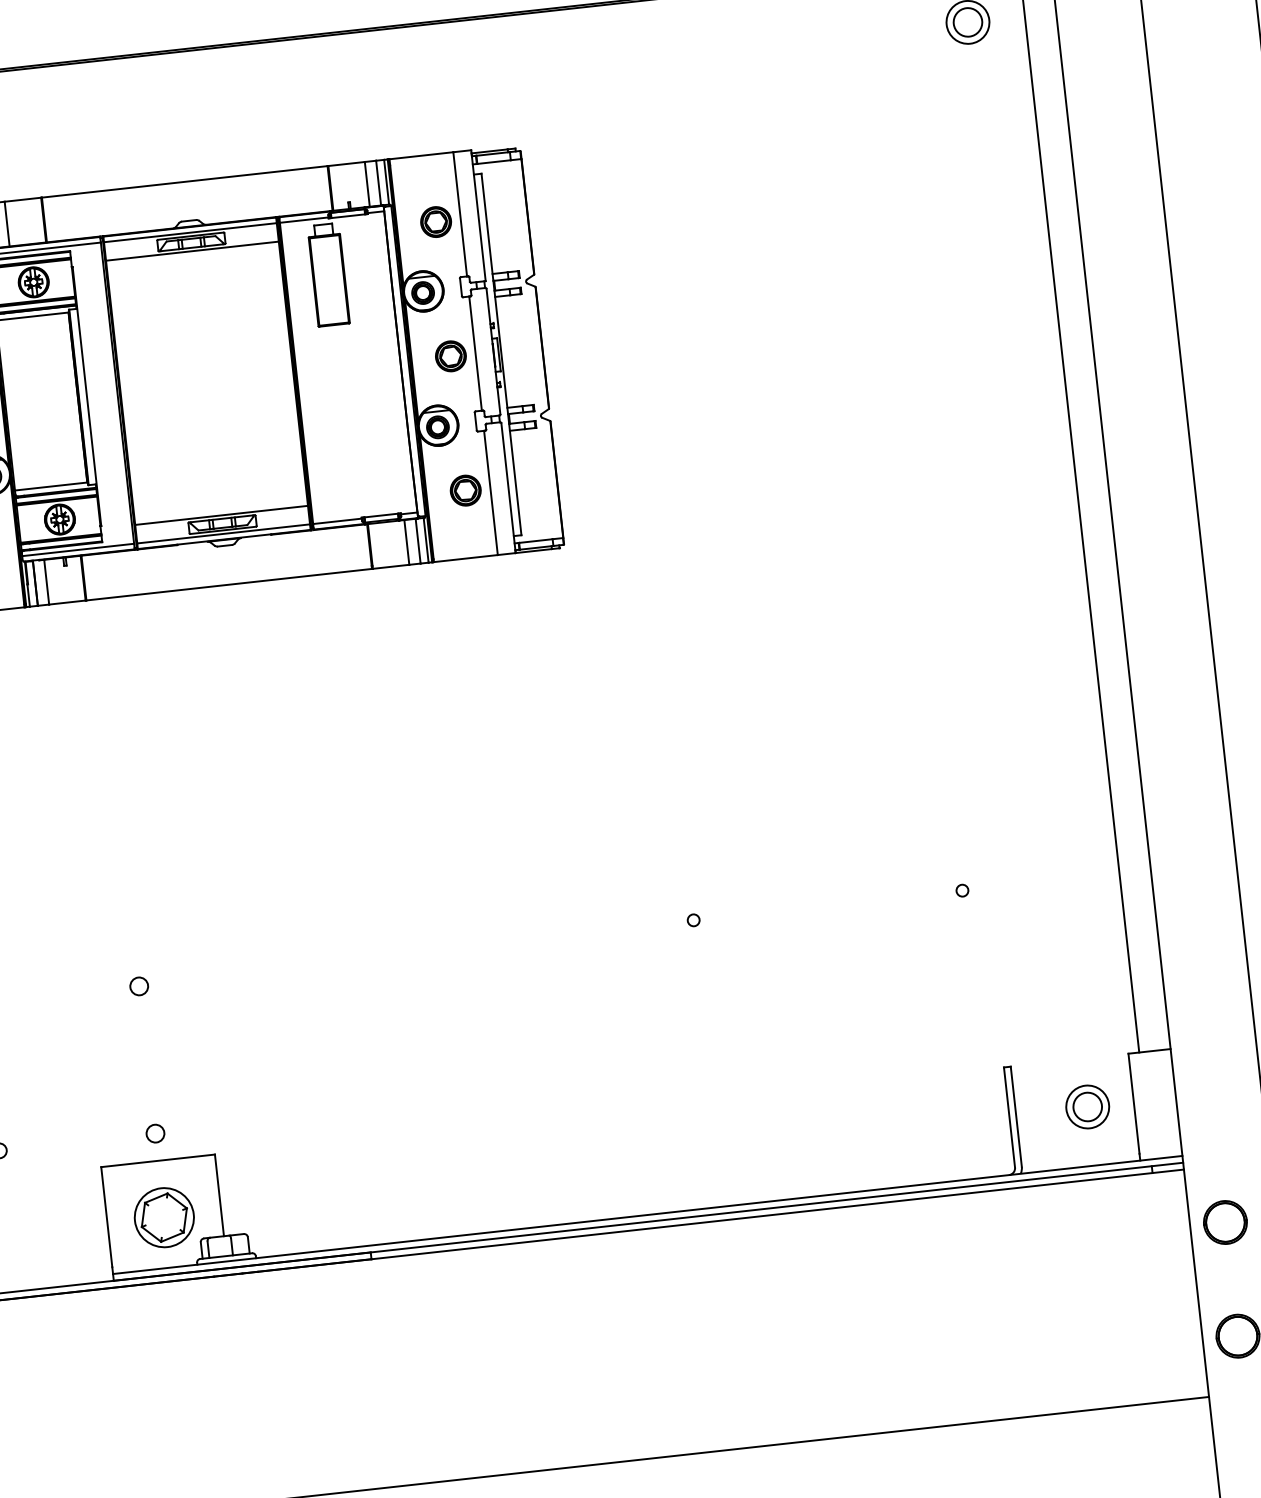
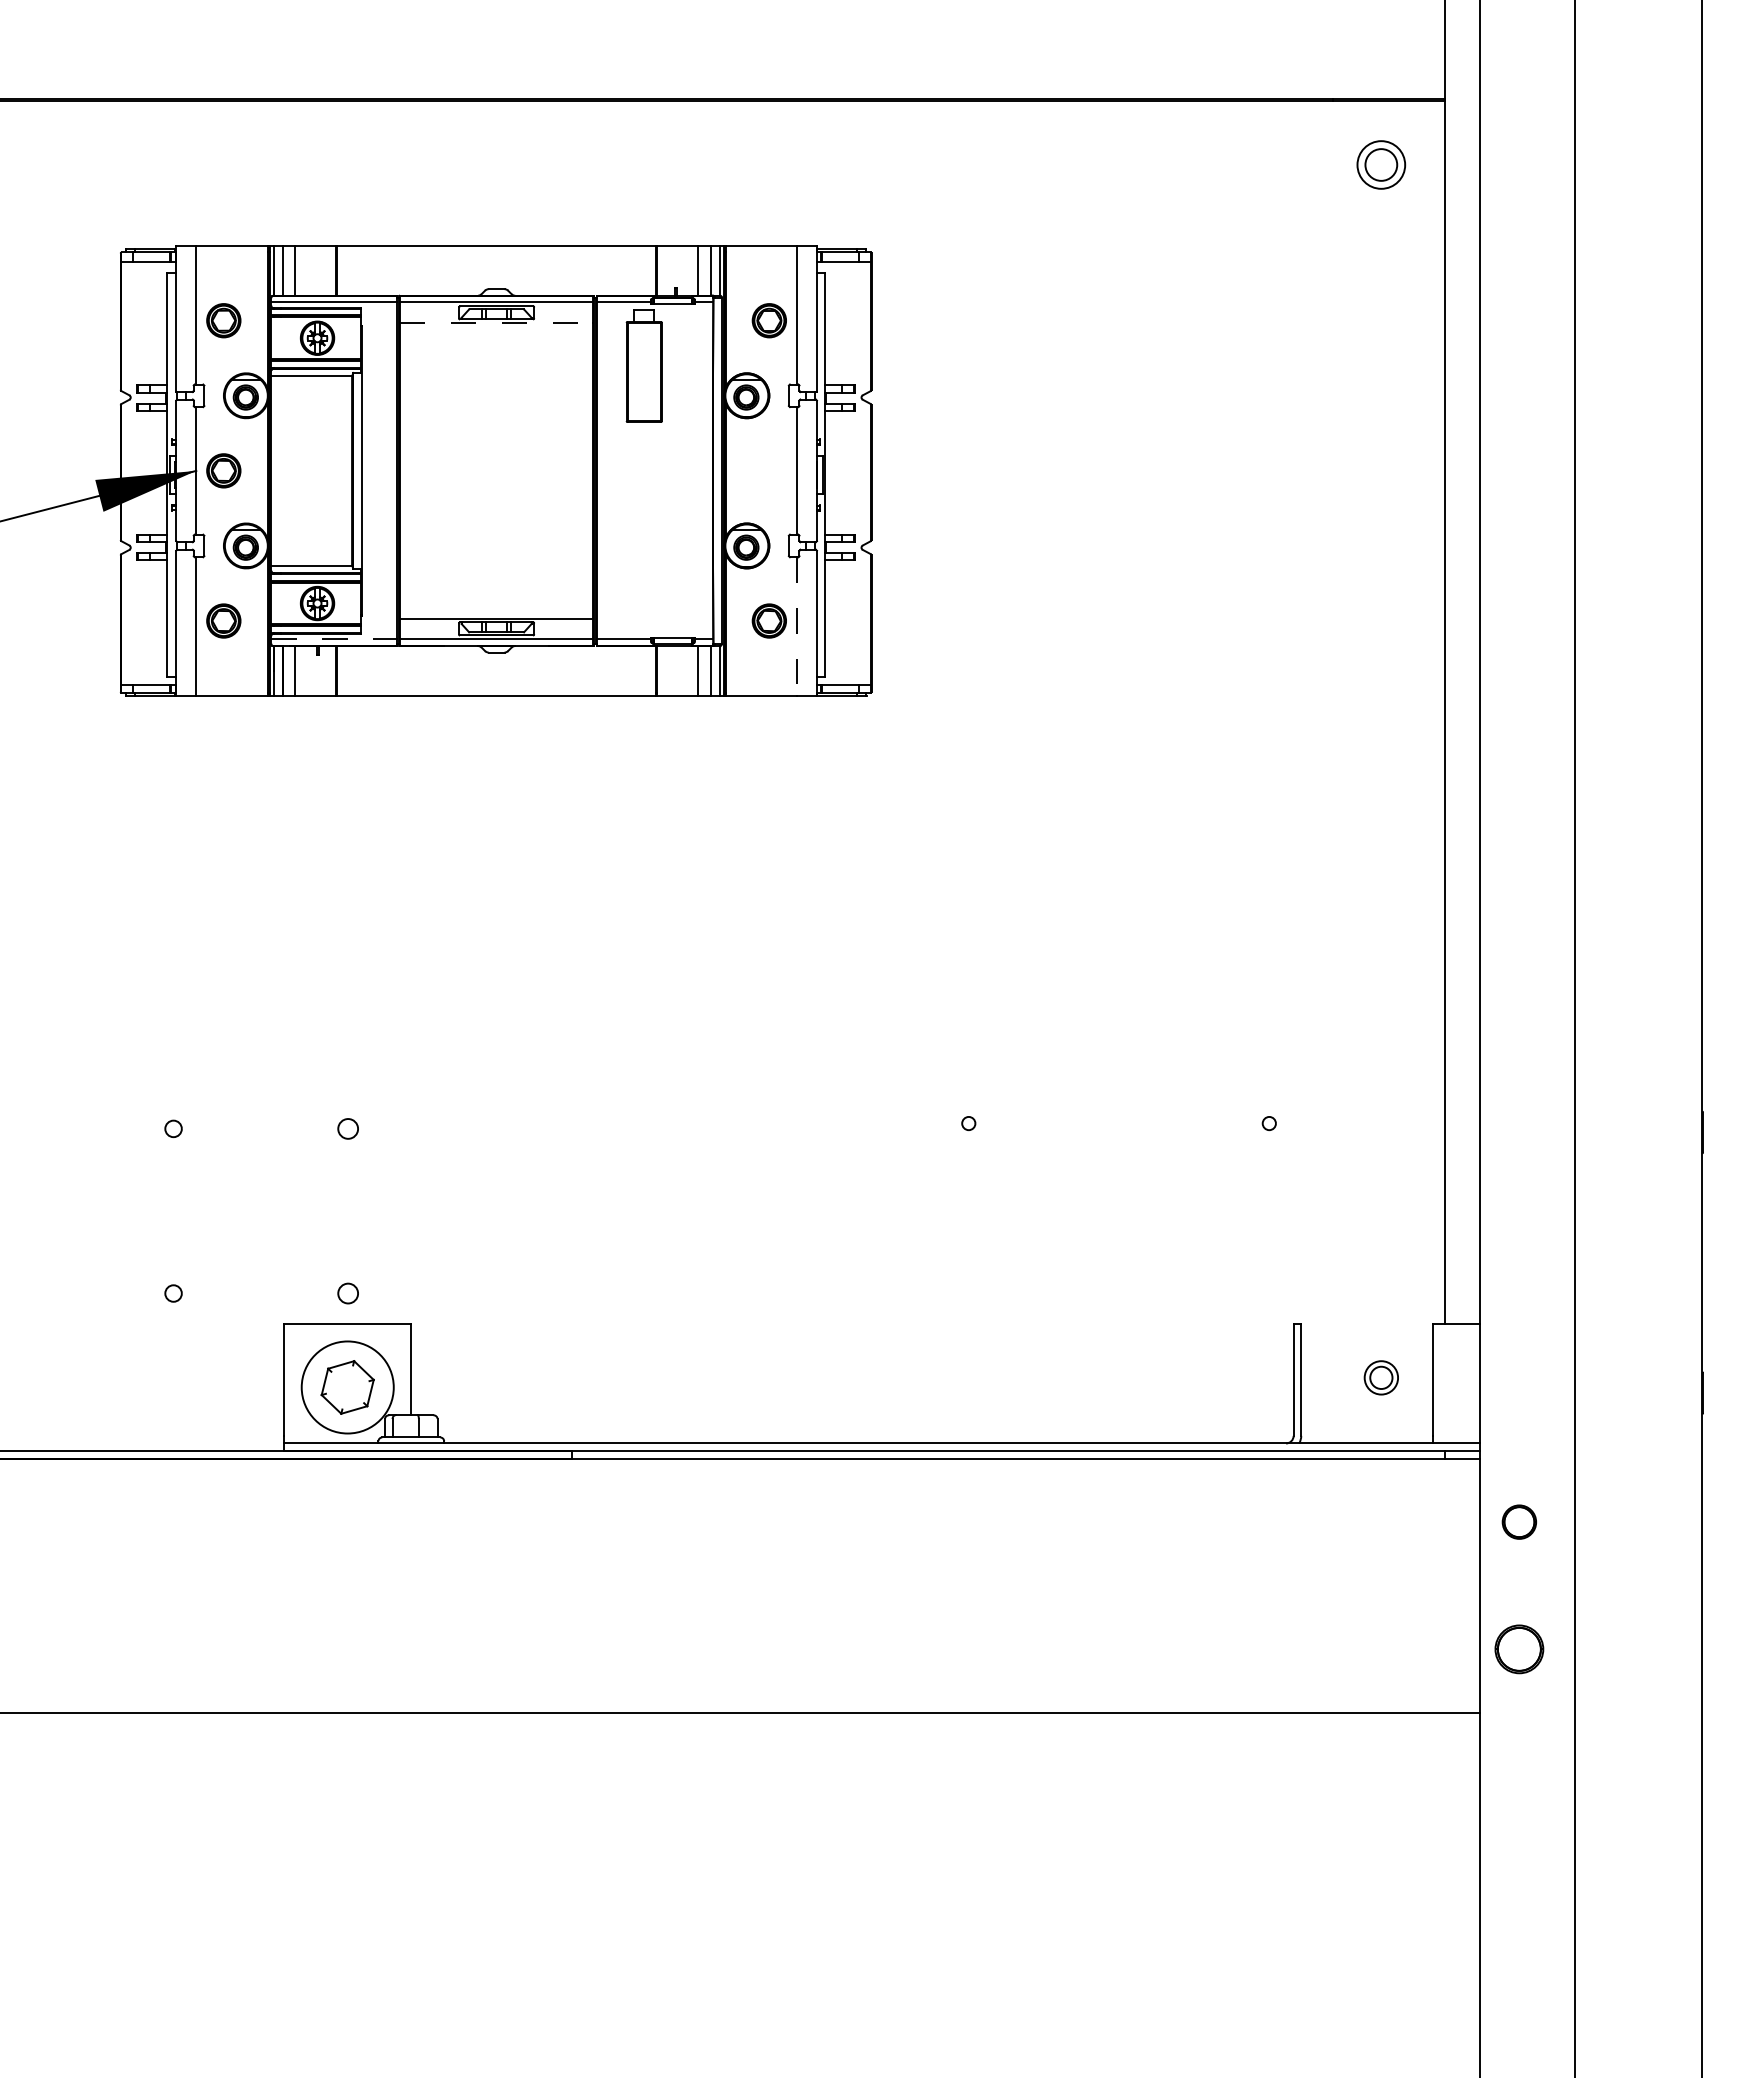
line: (192, 251) -> (496, 323), solid -> dashed
part: (450, 356) -> (768, 470), removed
line: (490, 493) -> (796, 627), solid -> dashed
line: (77, 550) -> (333, 639), solid -> dashed
part: (1087, 1106) -> (1381, 1377), size x0.7
circle: (164, 1217) -> (347, 1387), size x1.4
part: (1225, 1221) -> (1519, 1521), size x0.7

